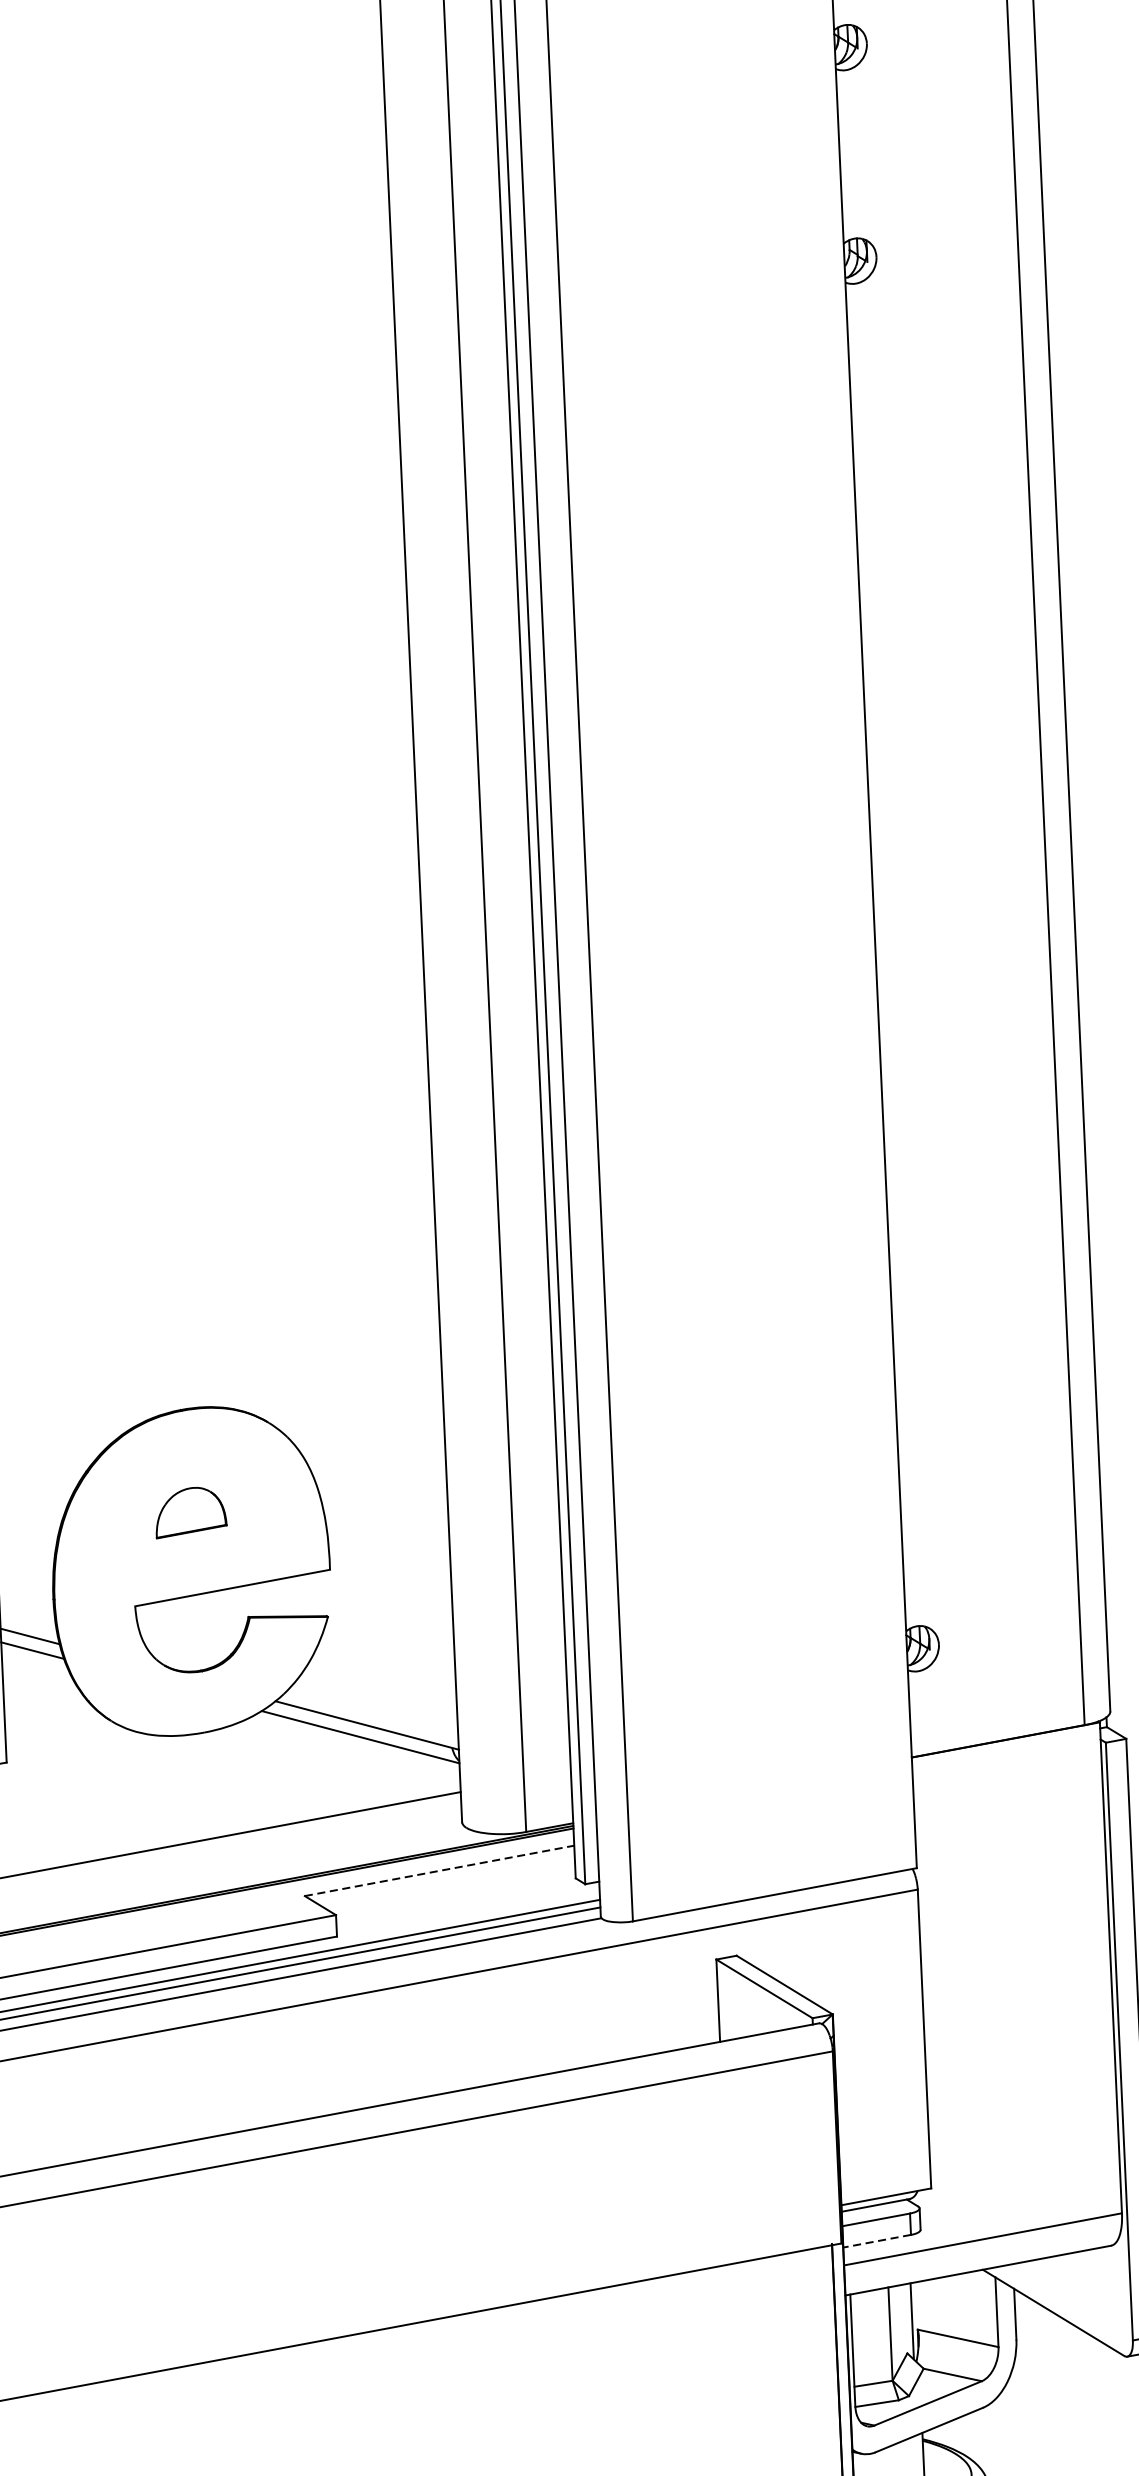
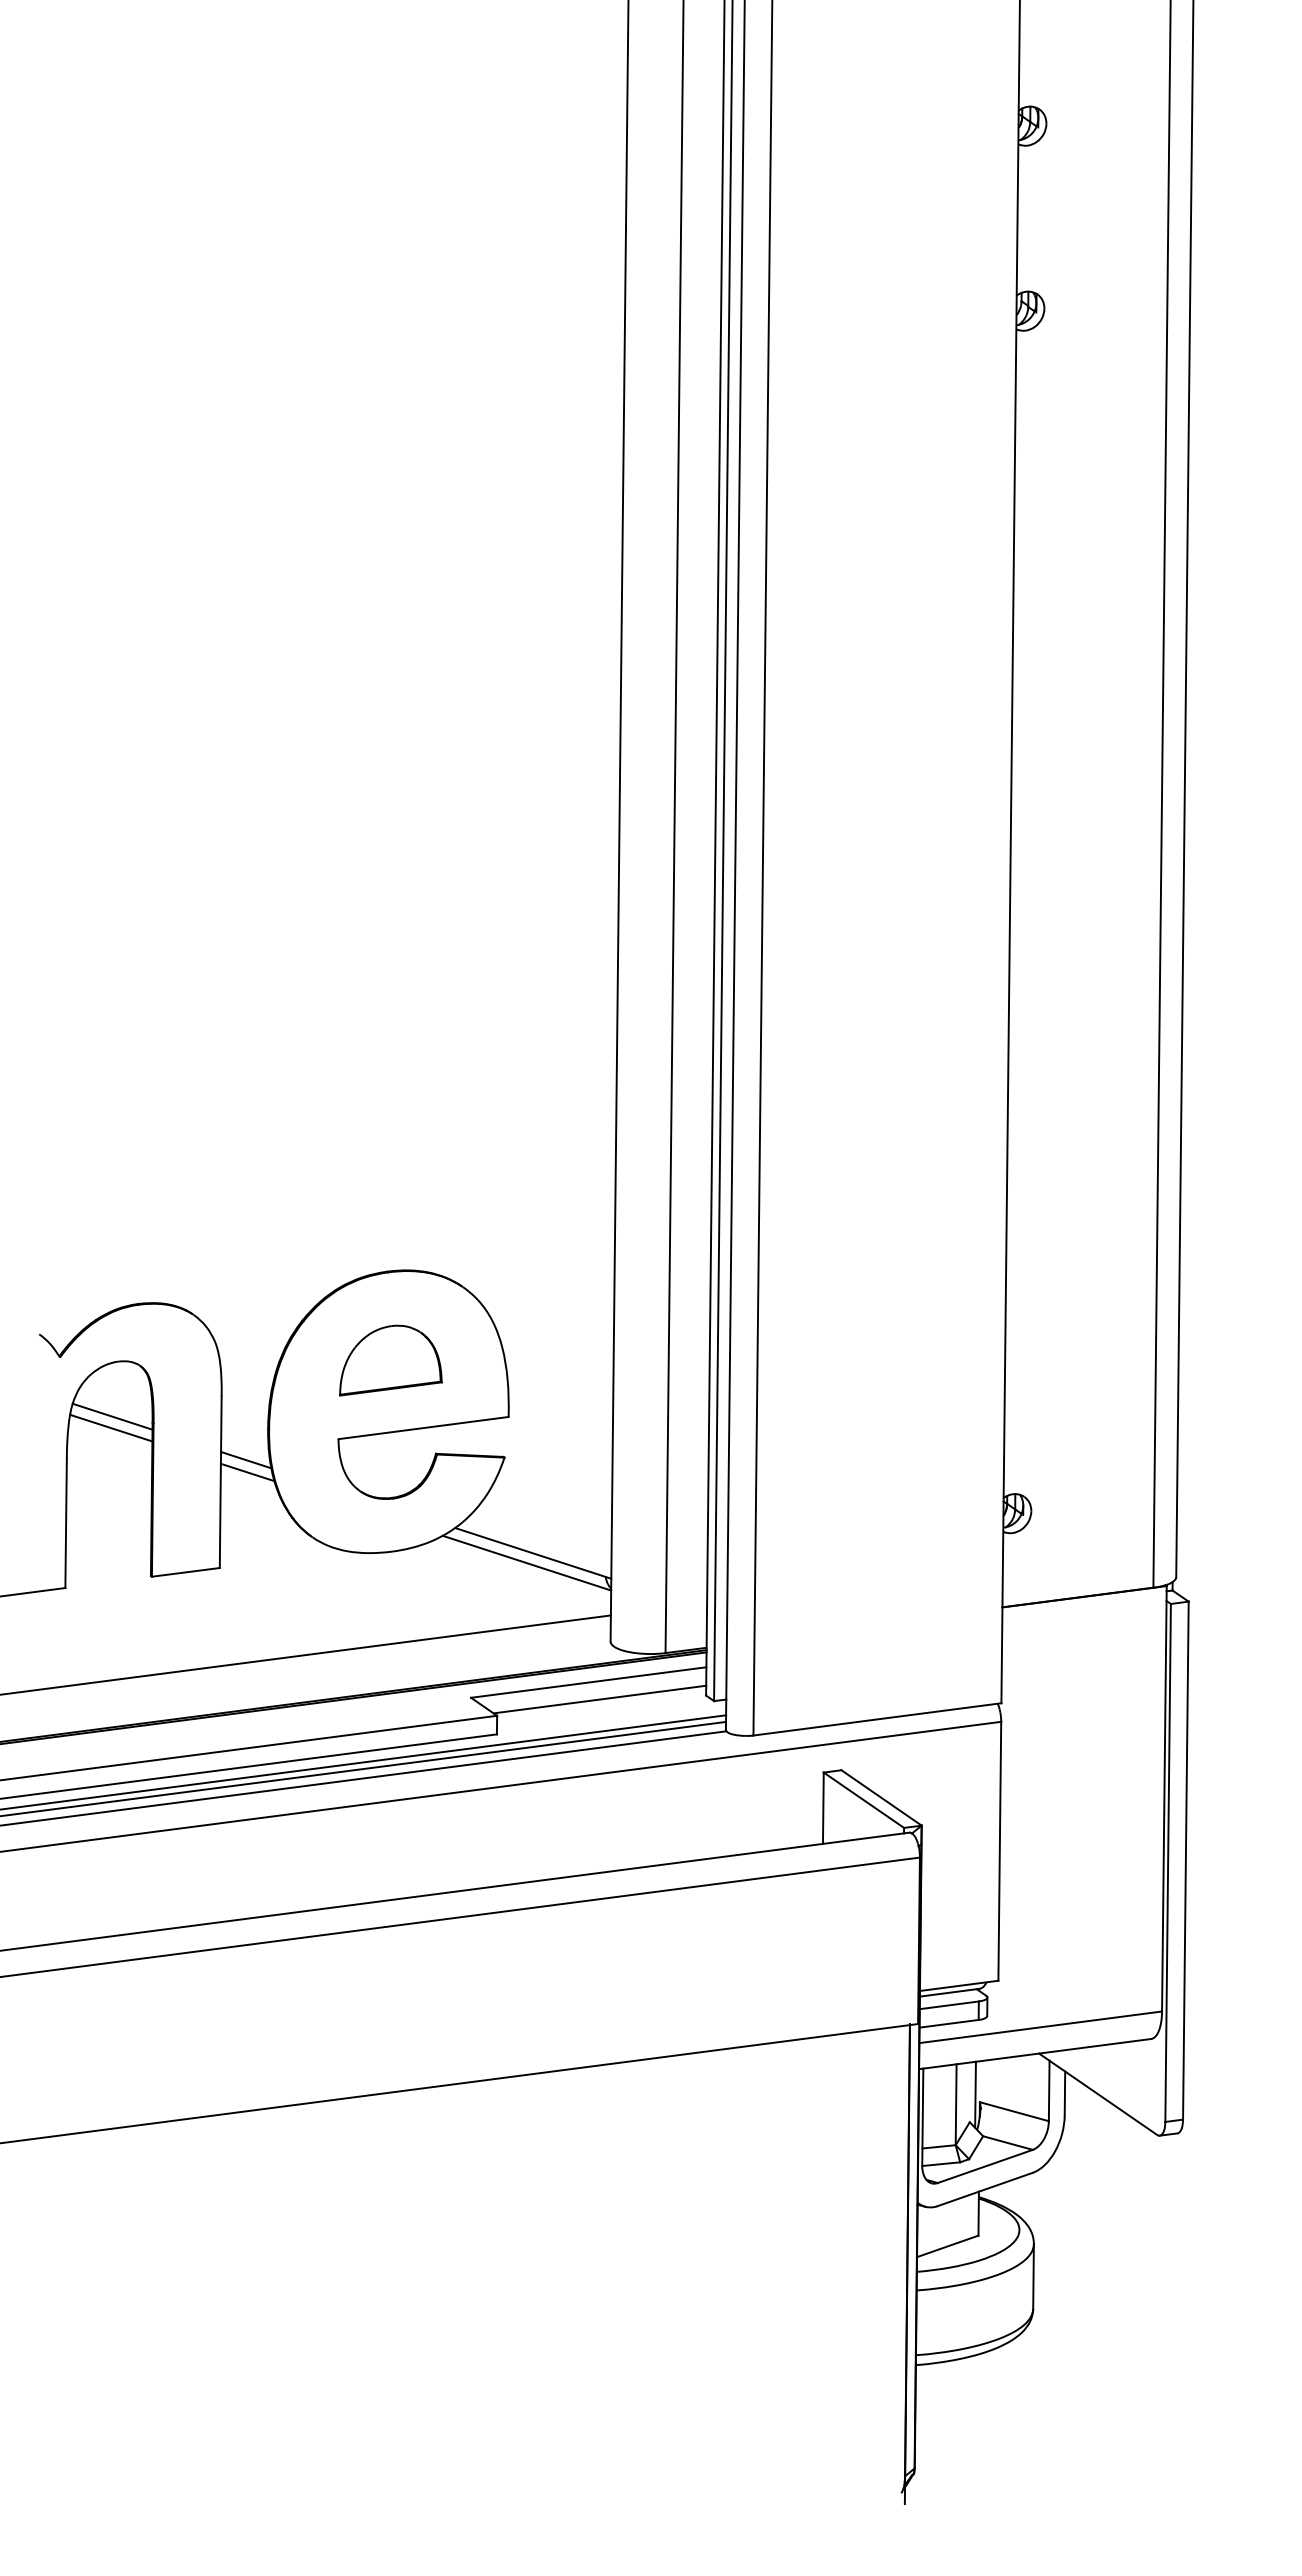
part: (190, 1512) -> (390, 1360), size x1.67
line: (439, 1870) -> (588, 1682), dashed -> solid
line: (453, 1889) -> (599, 1699), added
line: (877, 2240) -> (949, 2023), dashed -> solid

